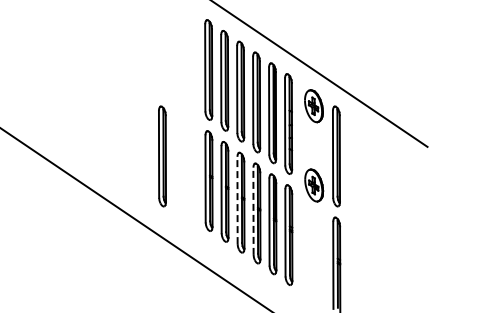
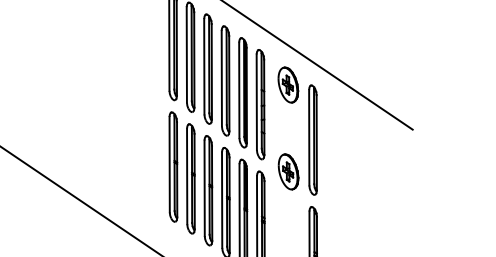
part: (162, 156) -> (122, 140), removed
line: (237, 200) -> (204, 188), dashed -> solid
line: (253, 211) -> (222, 200), dashed -> solid

